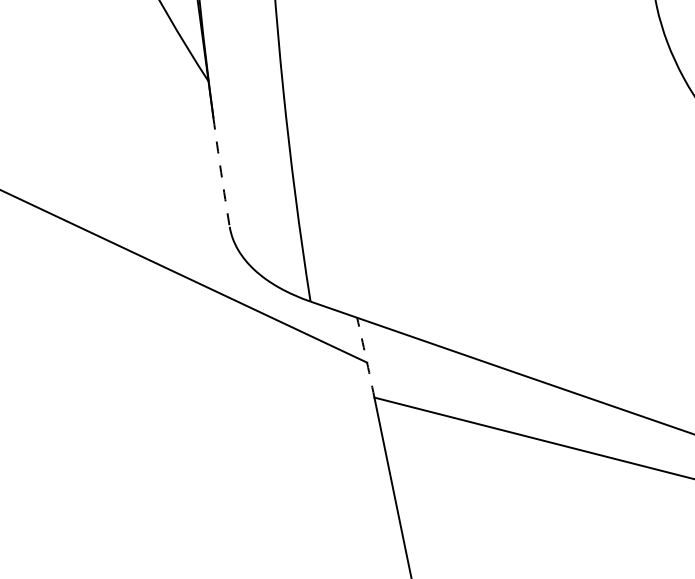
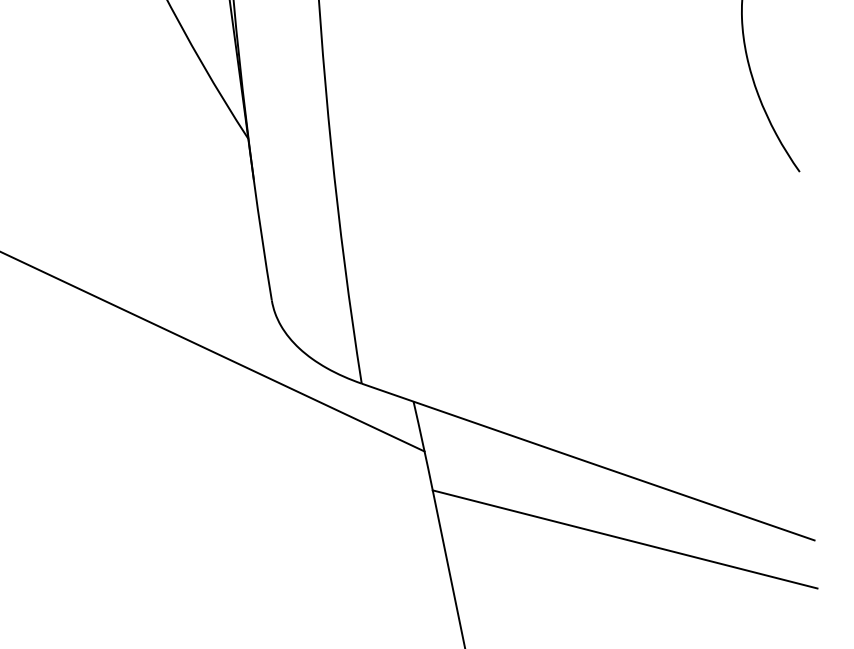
arc: (221, 171) -> (262, 239), dashed -> solid
arc: (366, 357) -> (423, 445), dashed -> solid

